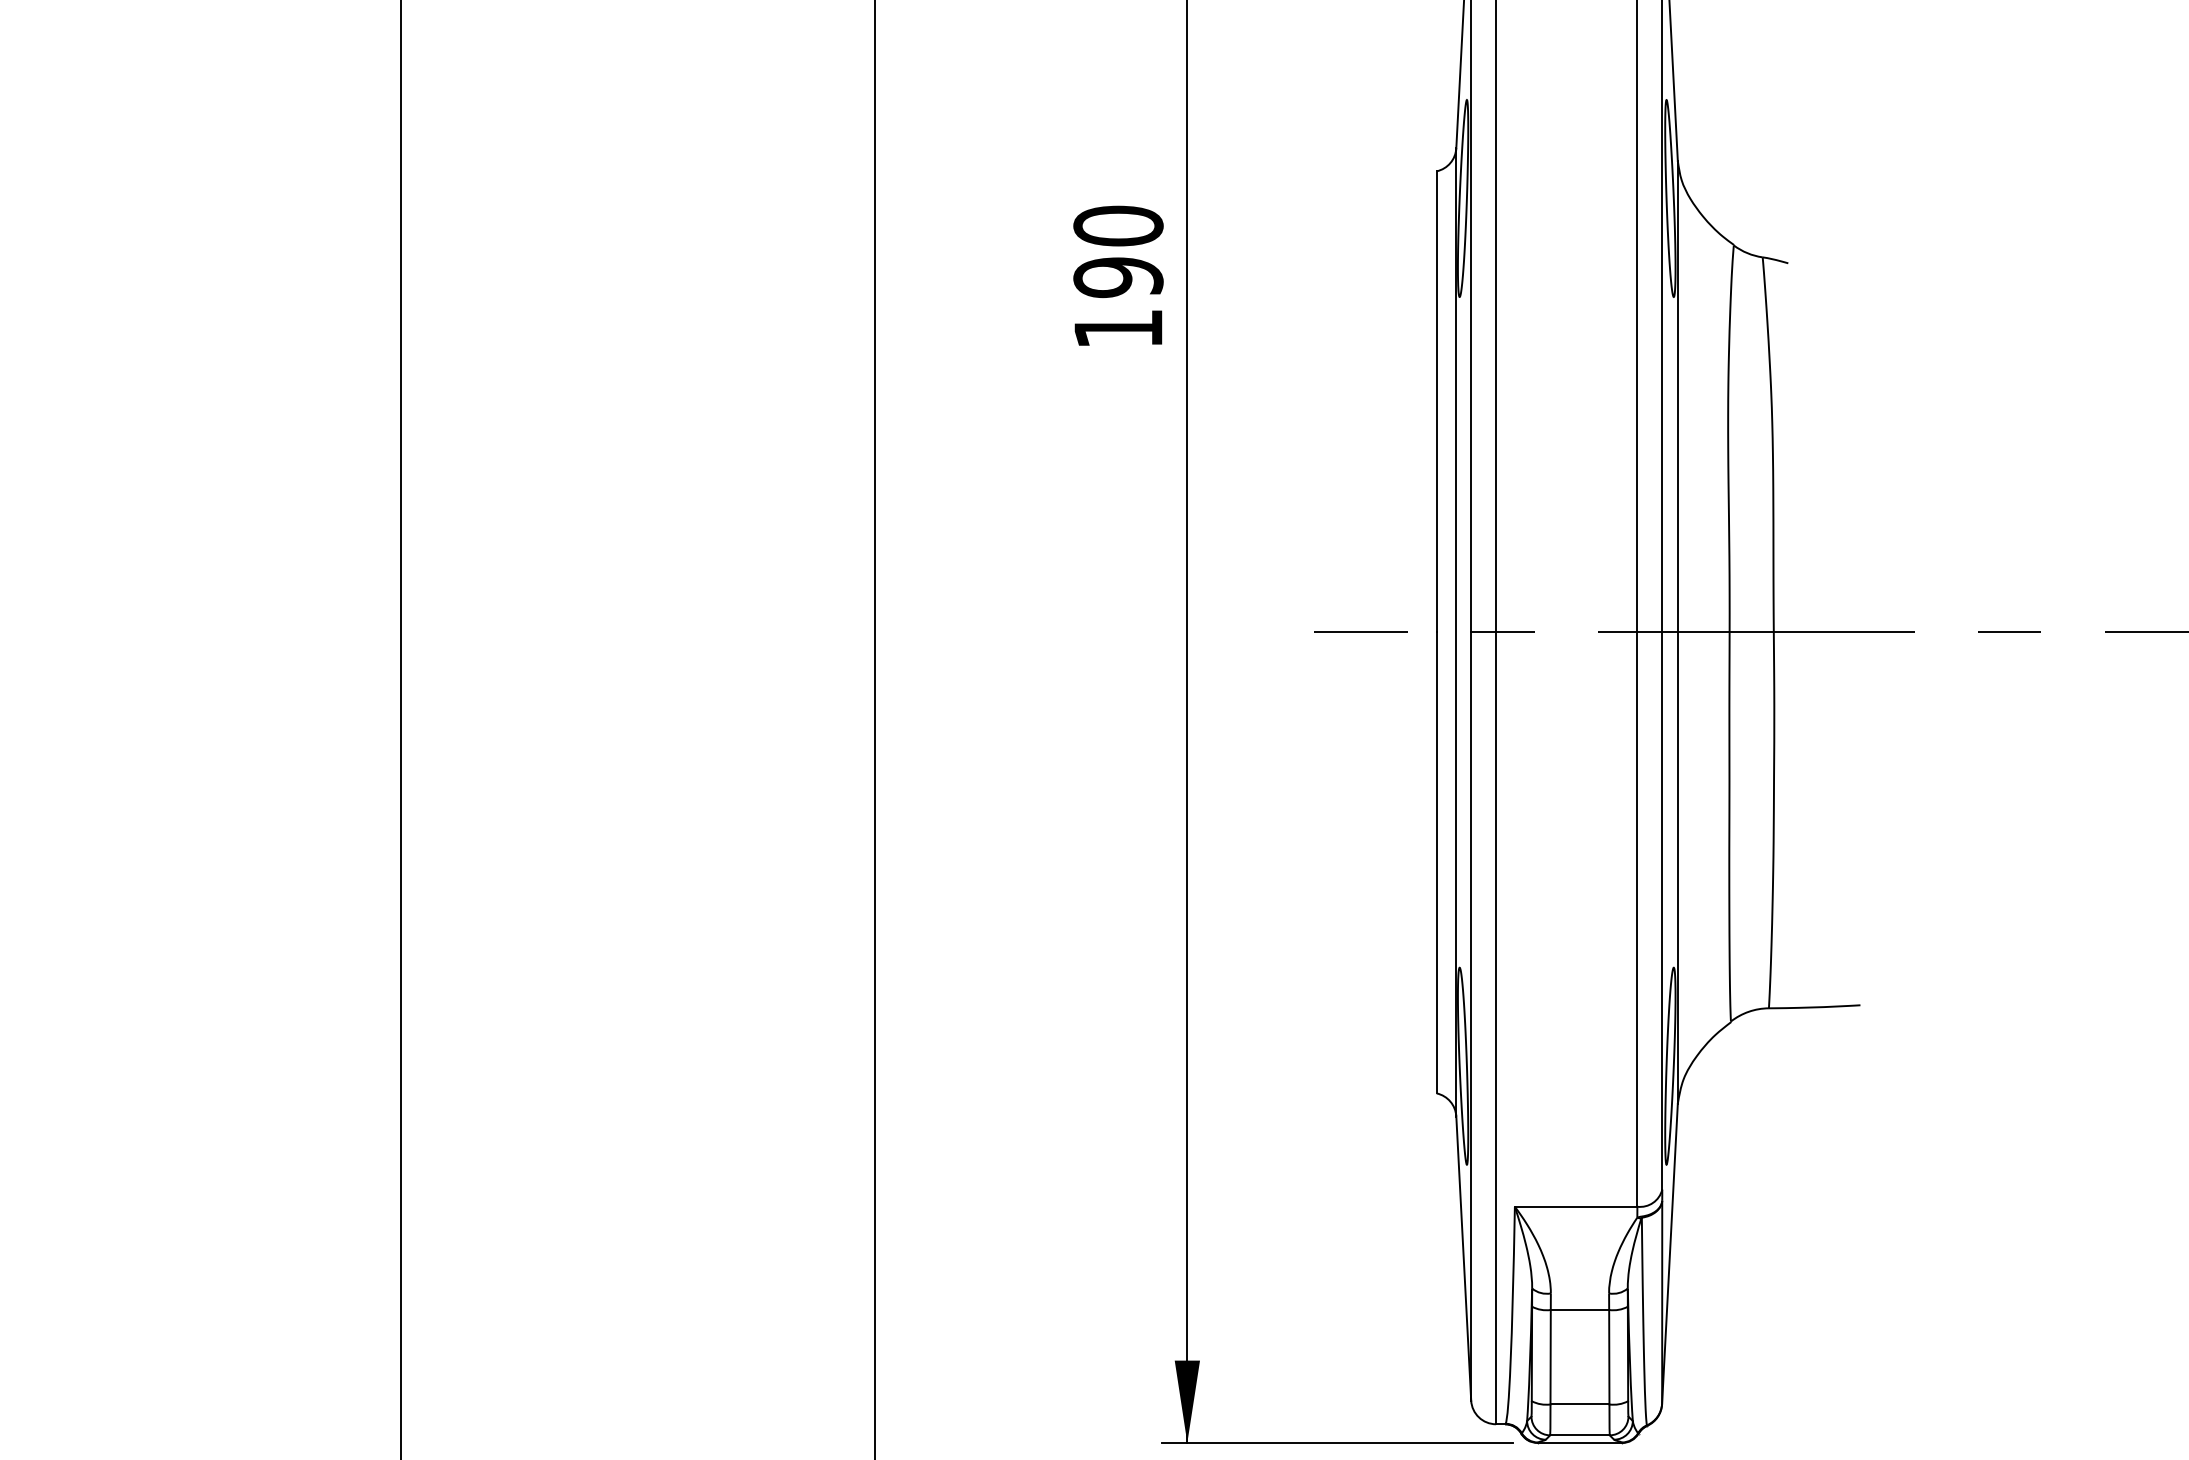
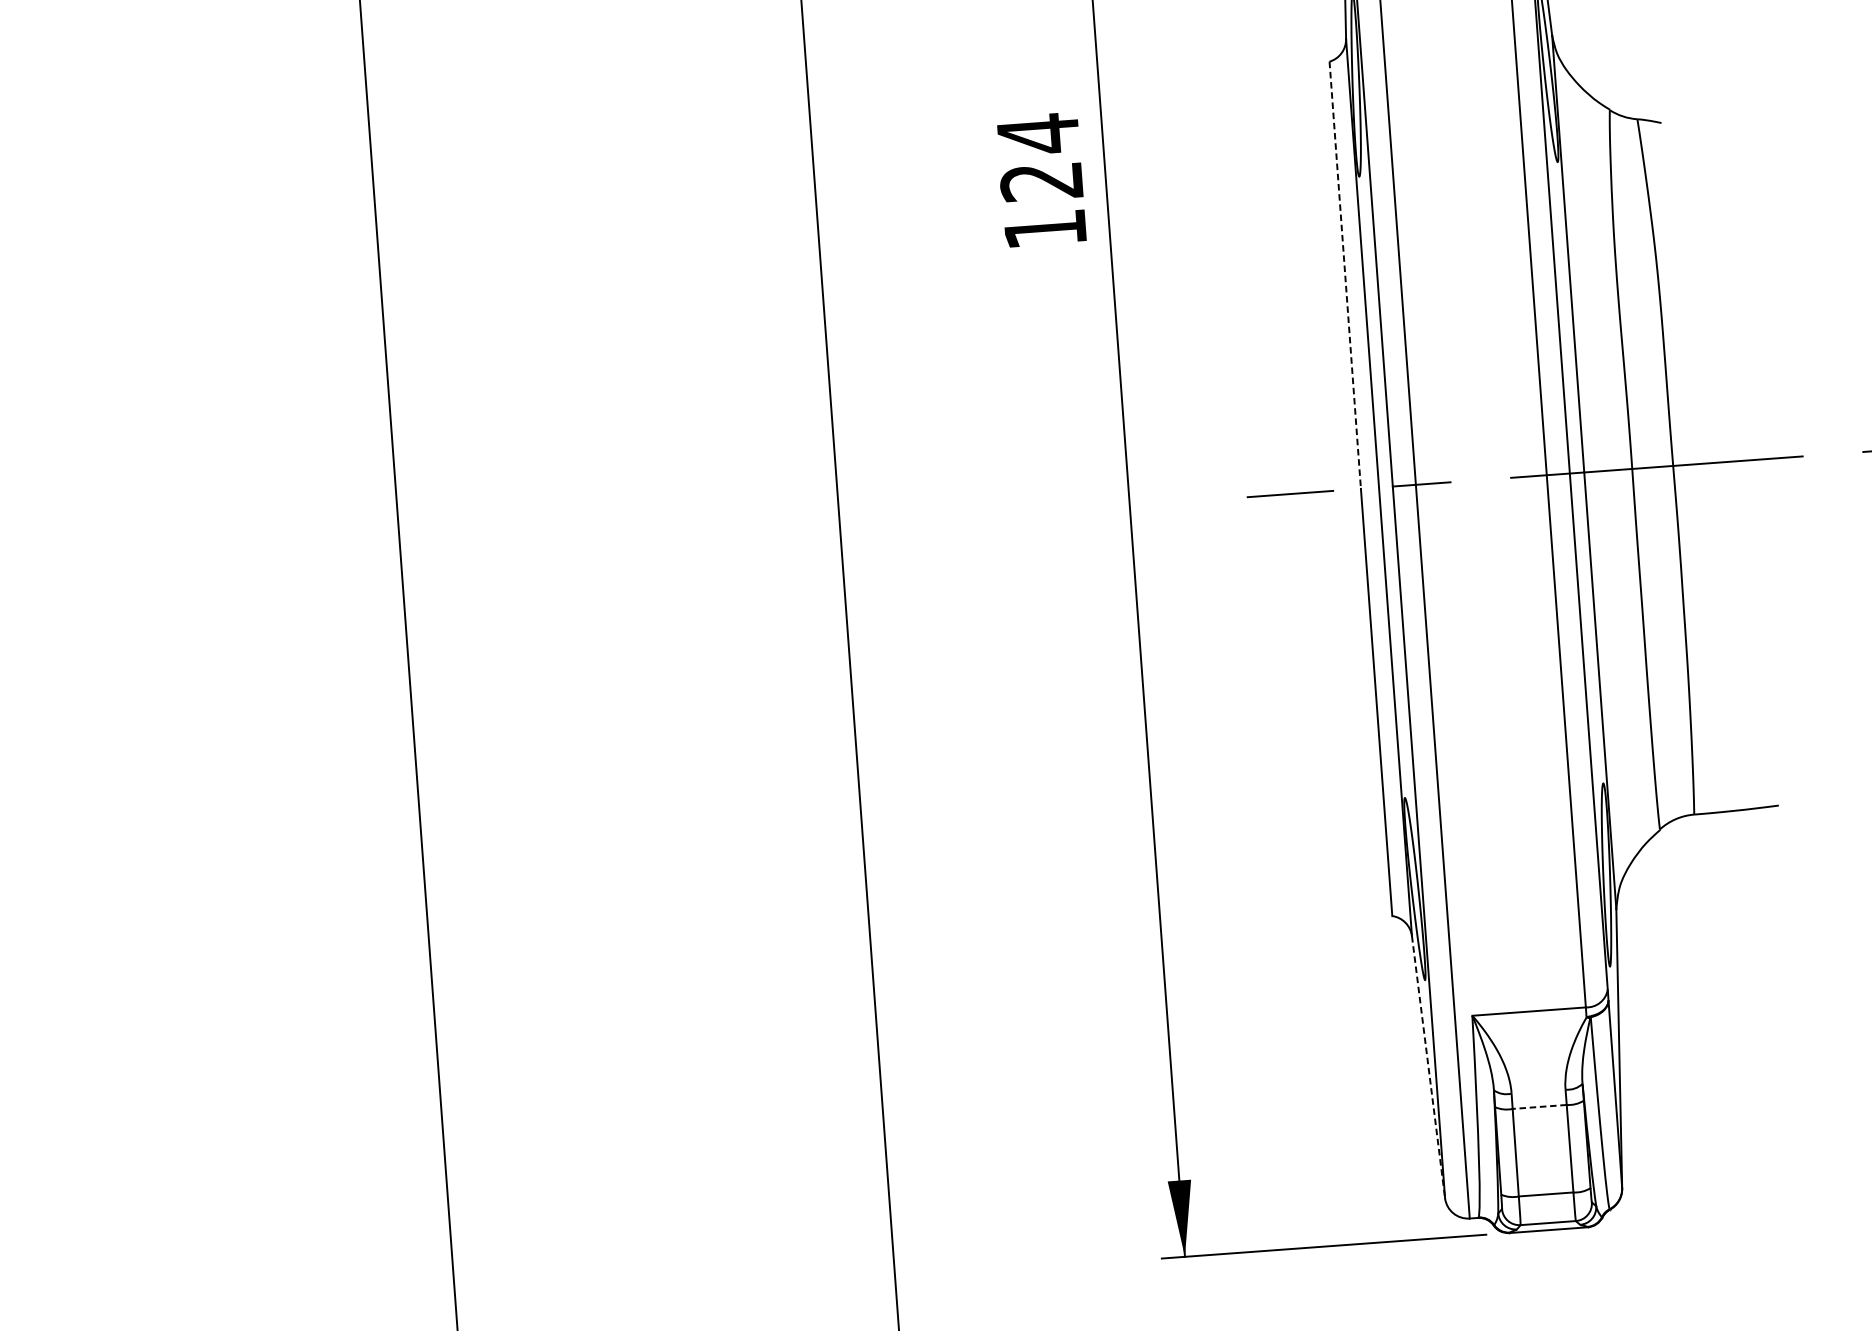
text: (1118, 251) -> (1040, 157), 190 -> 124
line: (1436, 401) -> (1344, 274), solid -> dashed
line: (1463, 1259) -> (1428, 1068), solid -> dashed
line: (1579, 1309) -> (1539, 1106), solid -> dashed

